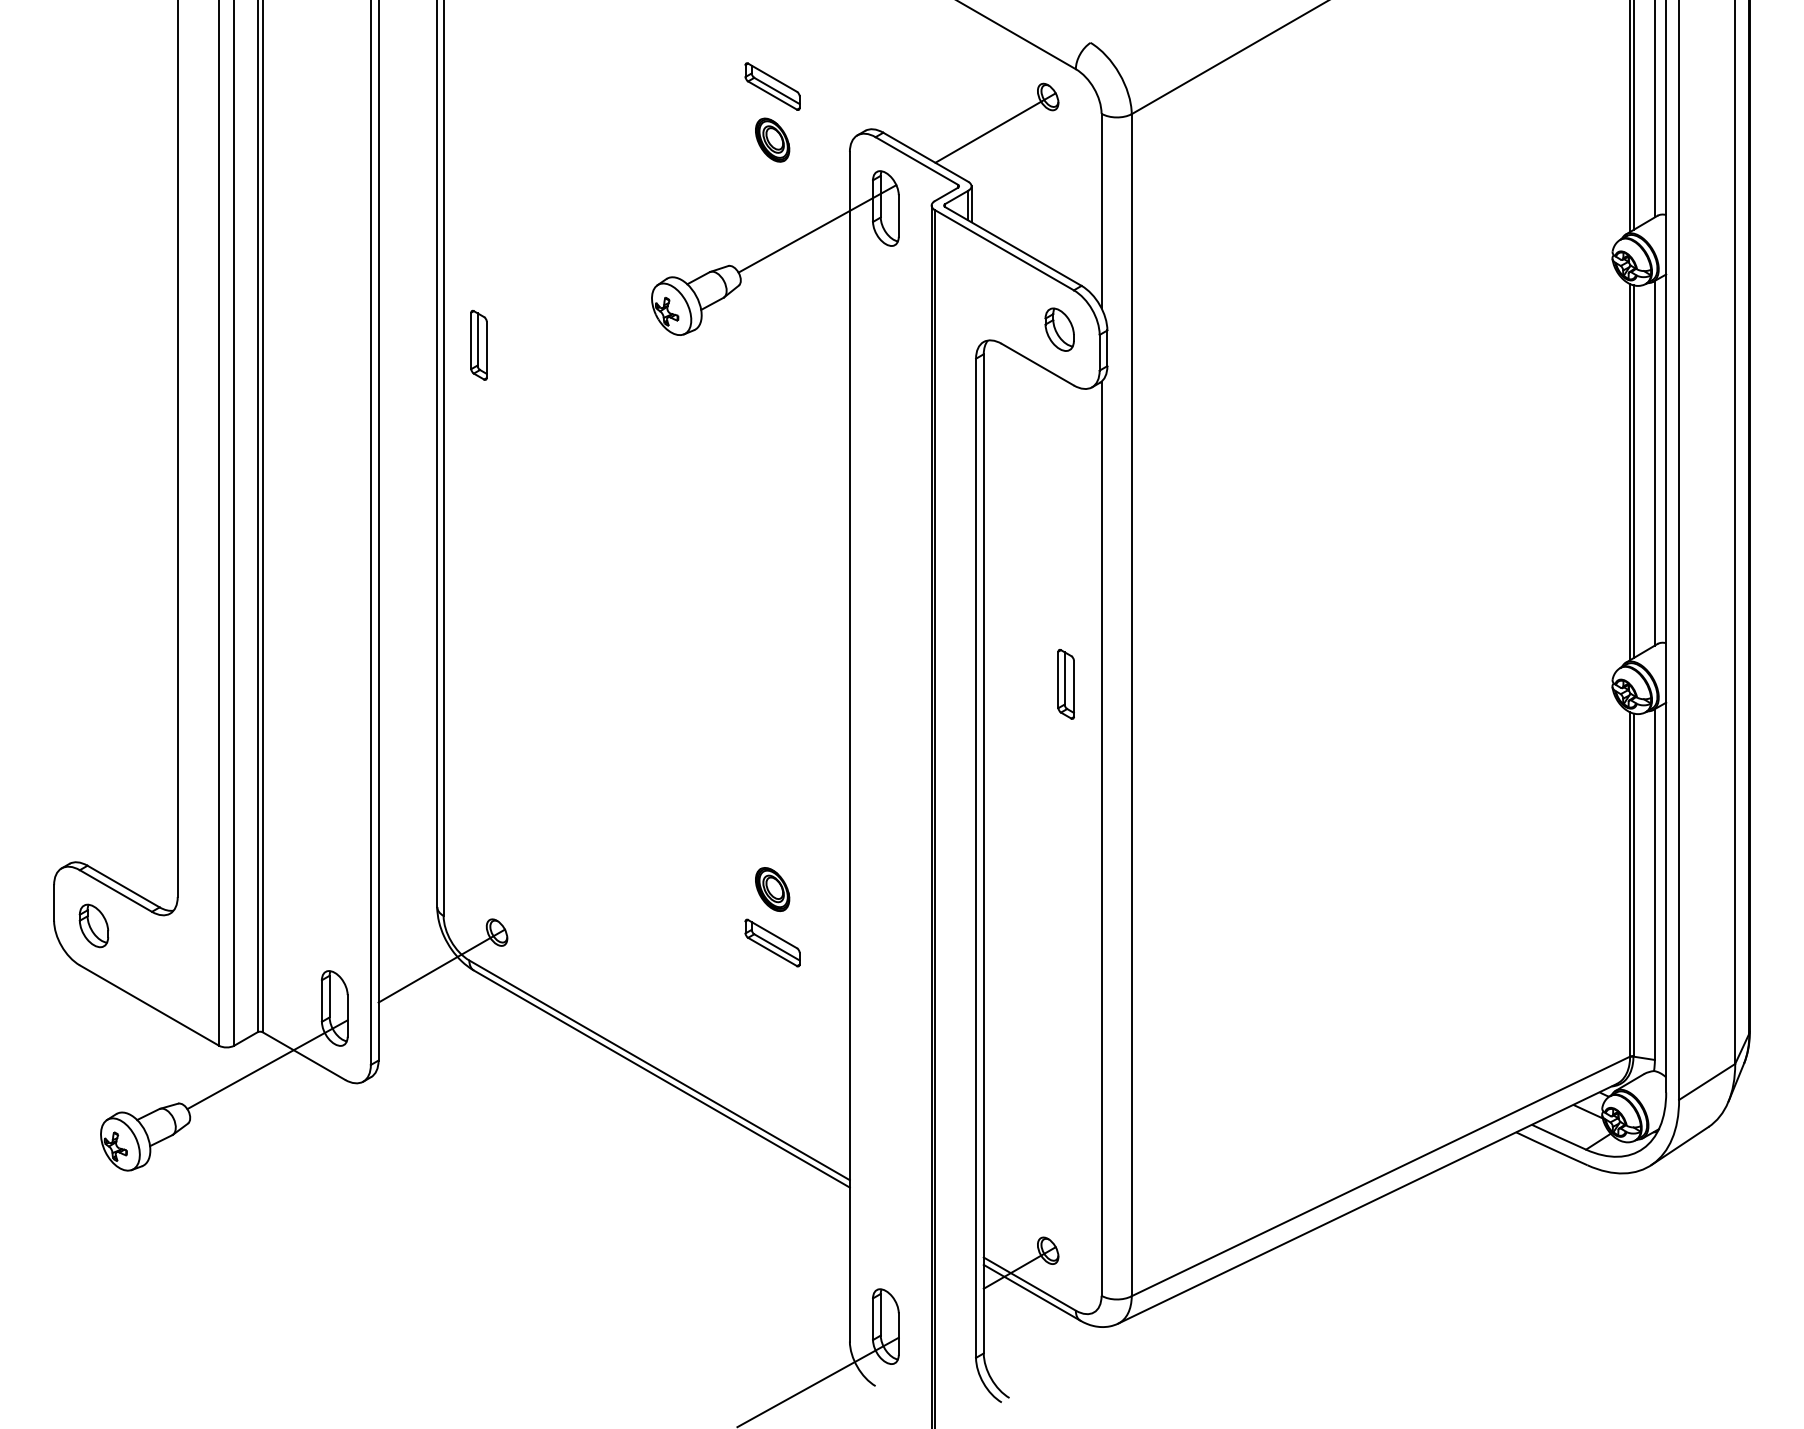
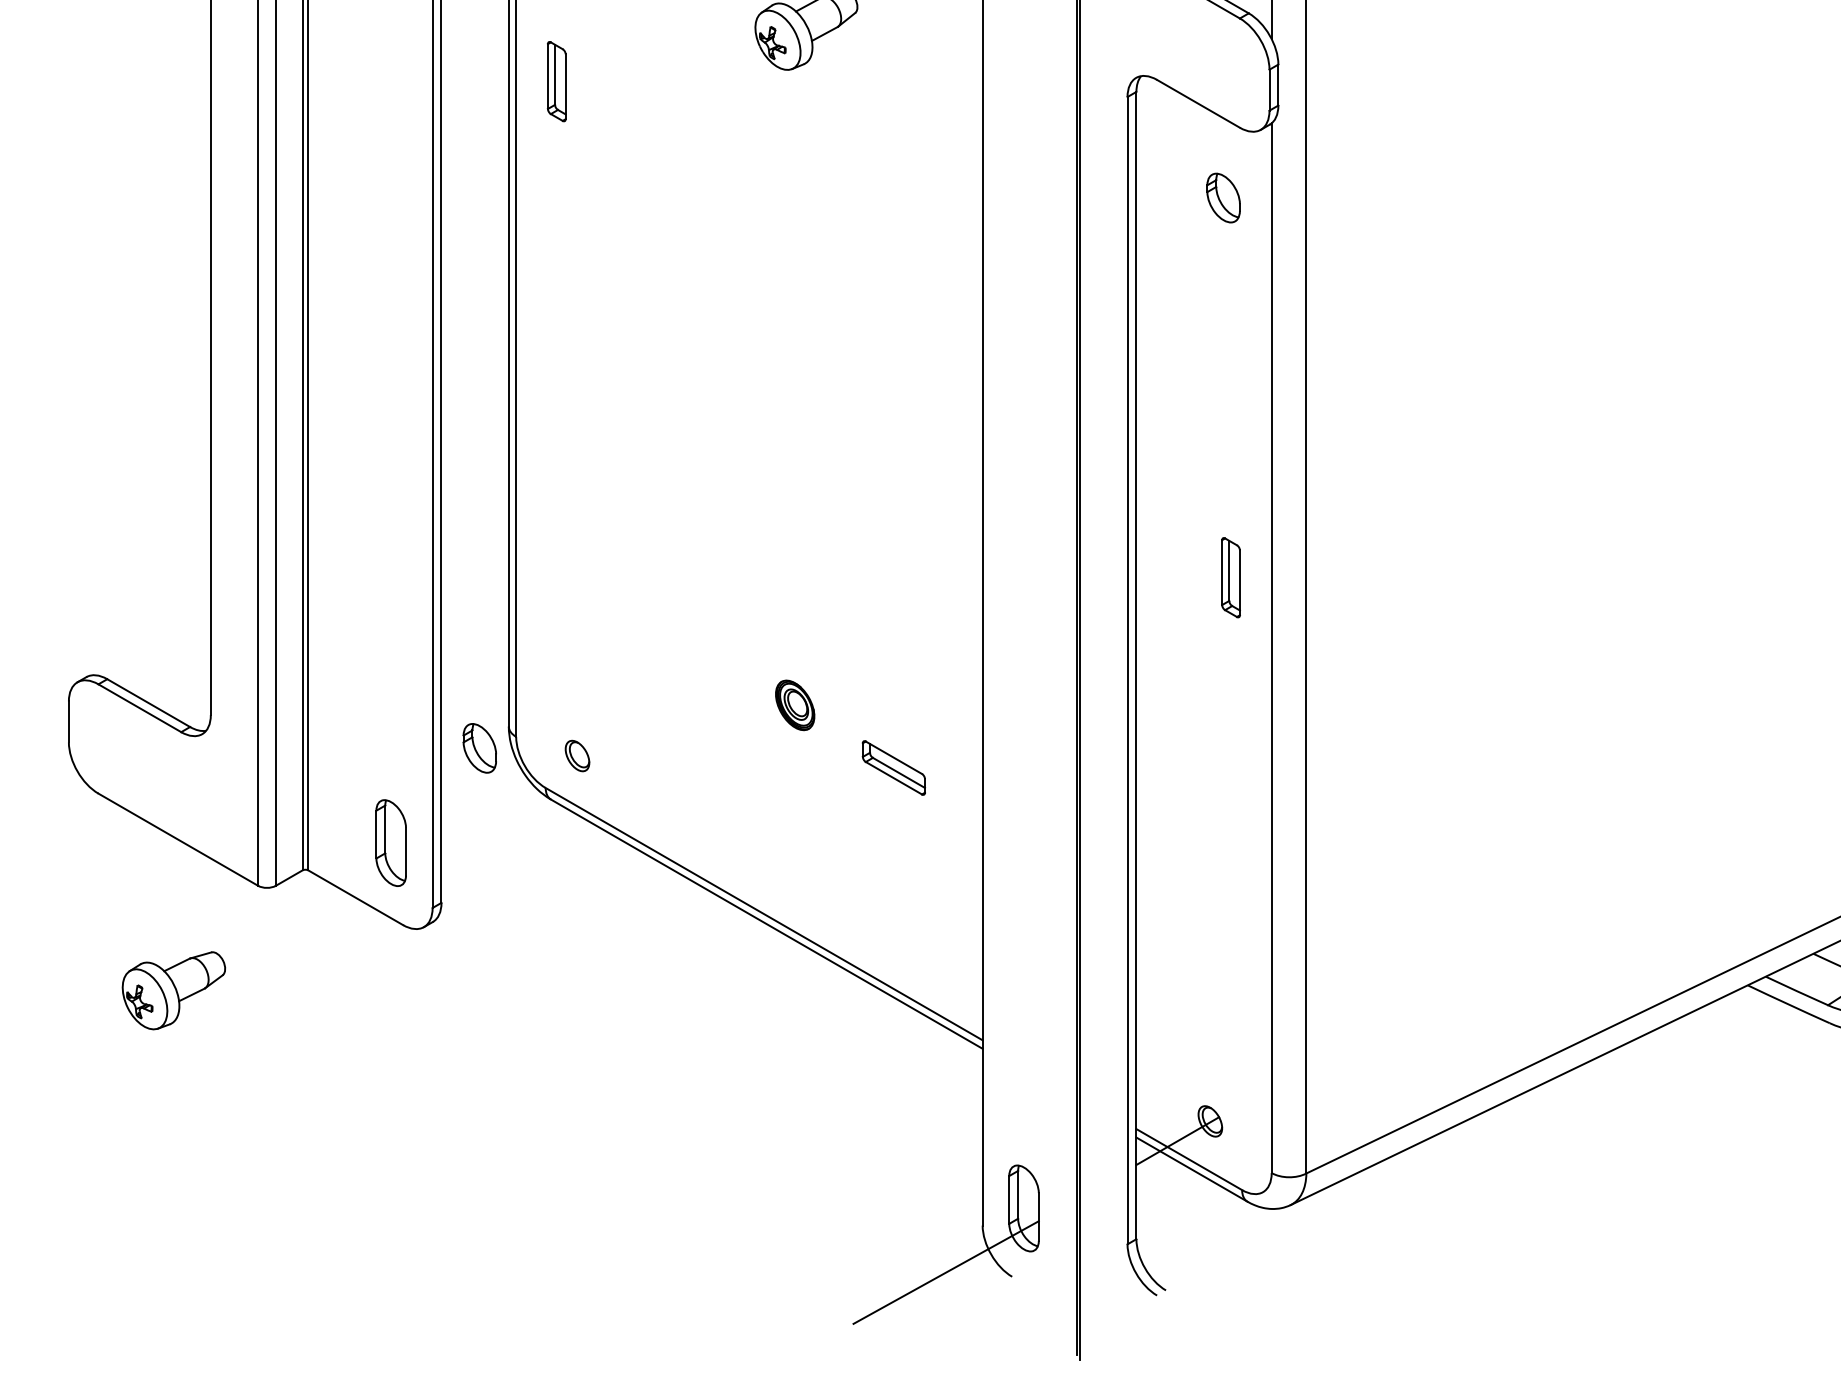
part: (1059, 329) -> (1223, 197), moved
part: (1065, 684) -> (1230, 577), moved
part: (772, 889) -> (795, 705), moved
part: (93, 925) -> (479, 747), moved
line: (441, 965) -> (513, 793), removed
line: (267, 1064) -> (313, 907), removed

